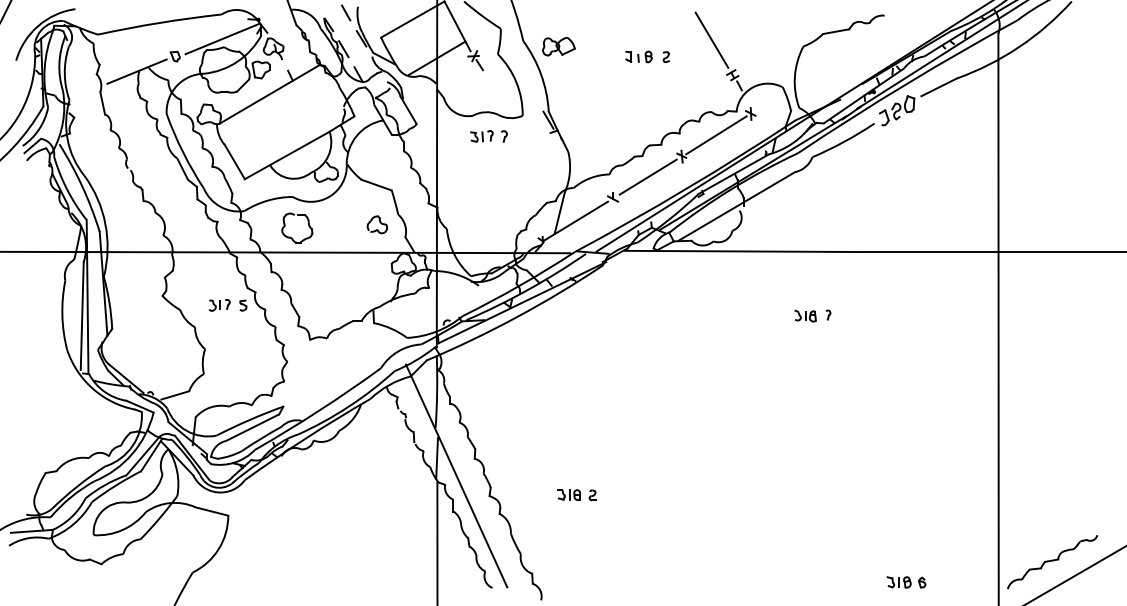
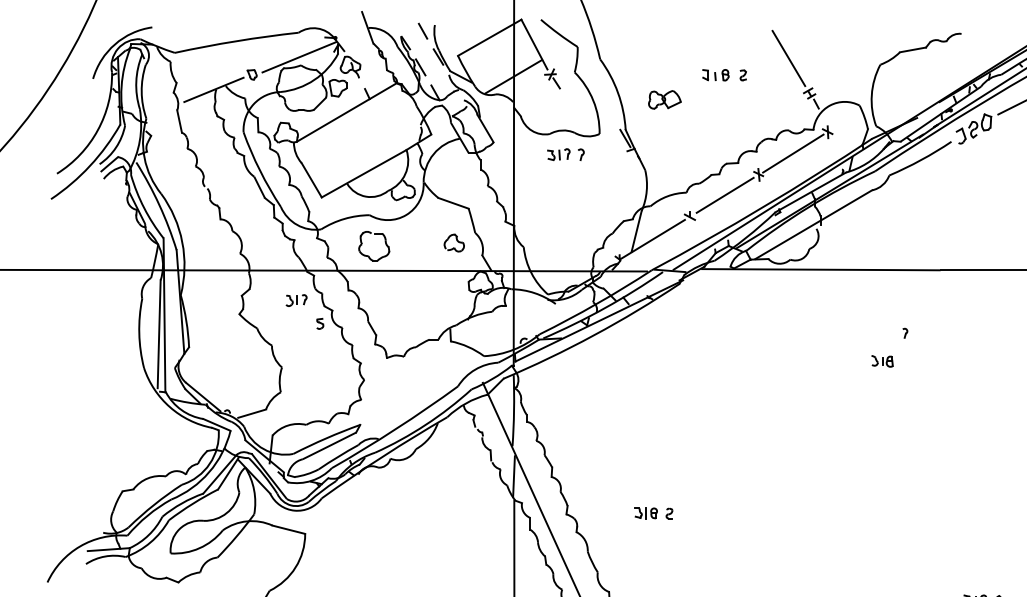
part: (558, 46) -> (664, 99), moved
part: (219, 305) -> (296, 300), moved
part: (805, 315) -> (882, 360), moved

